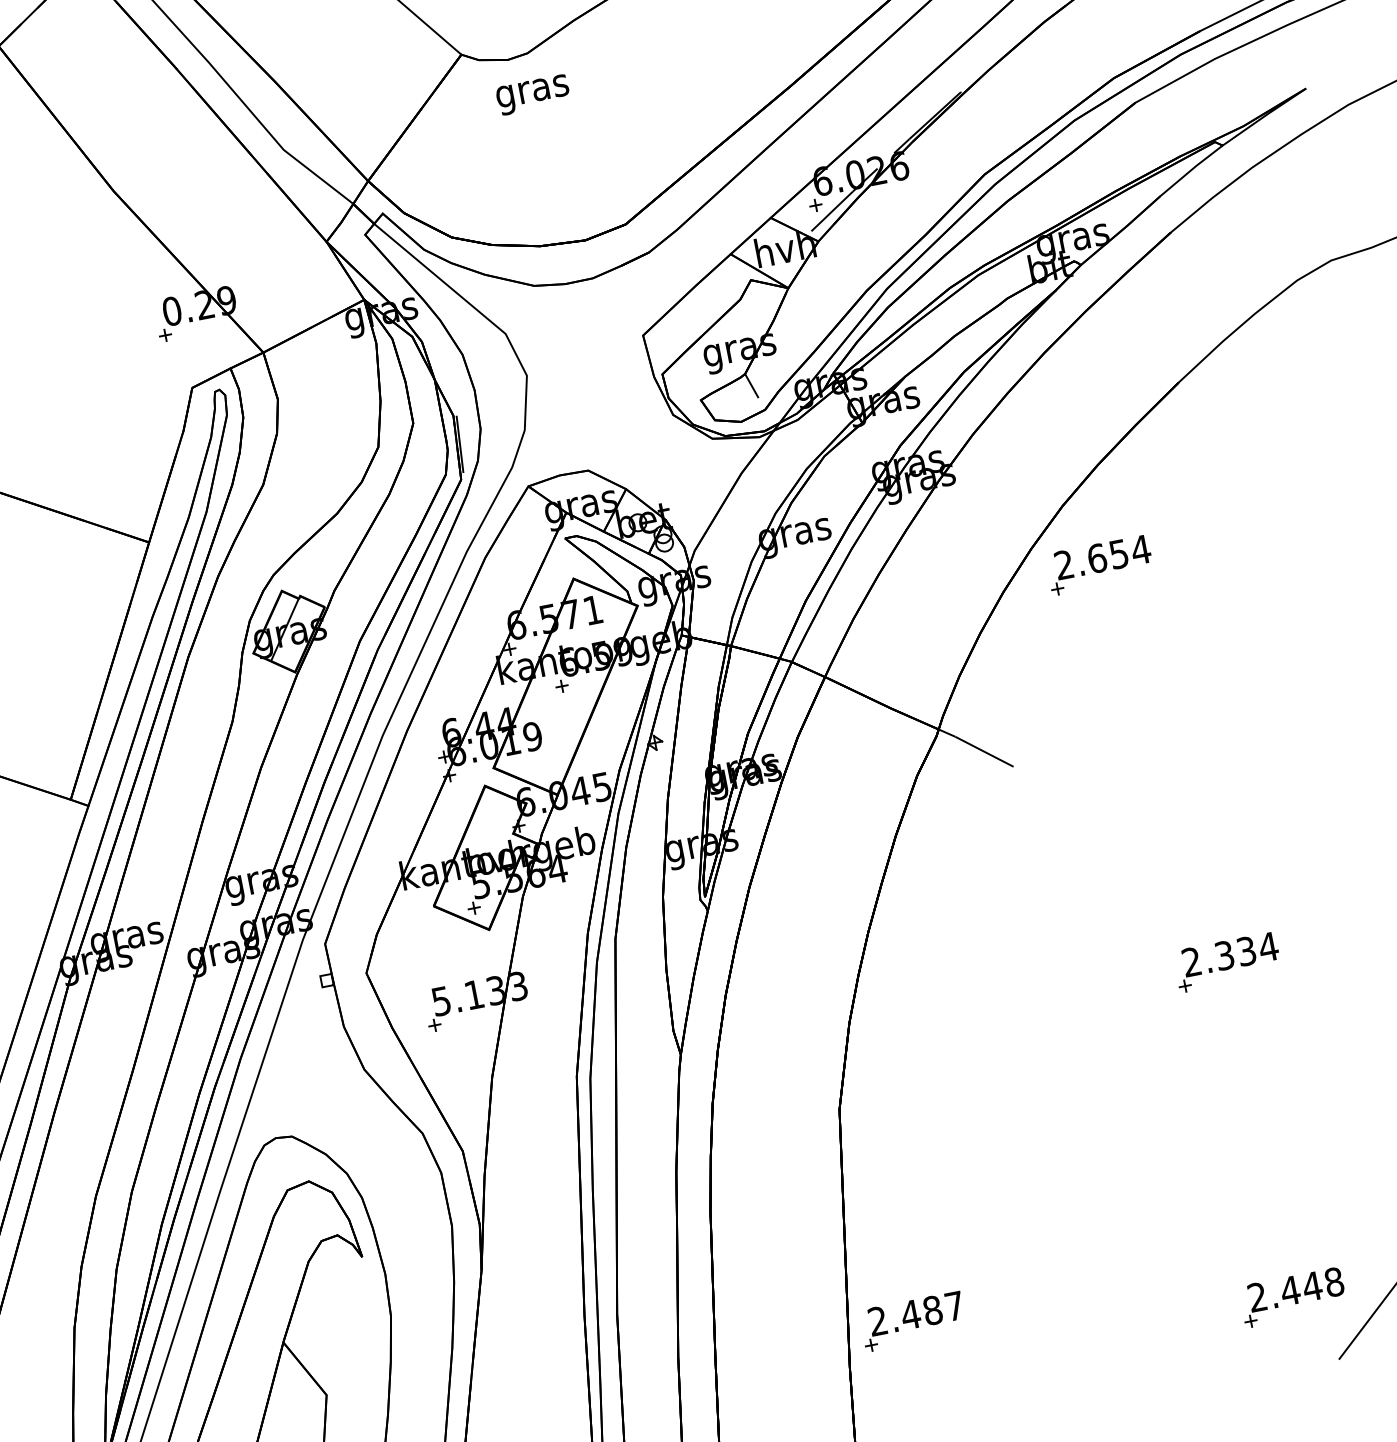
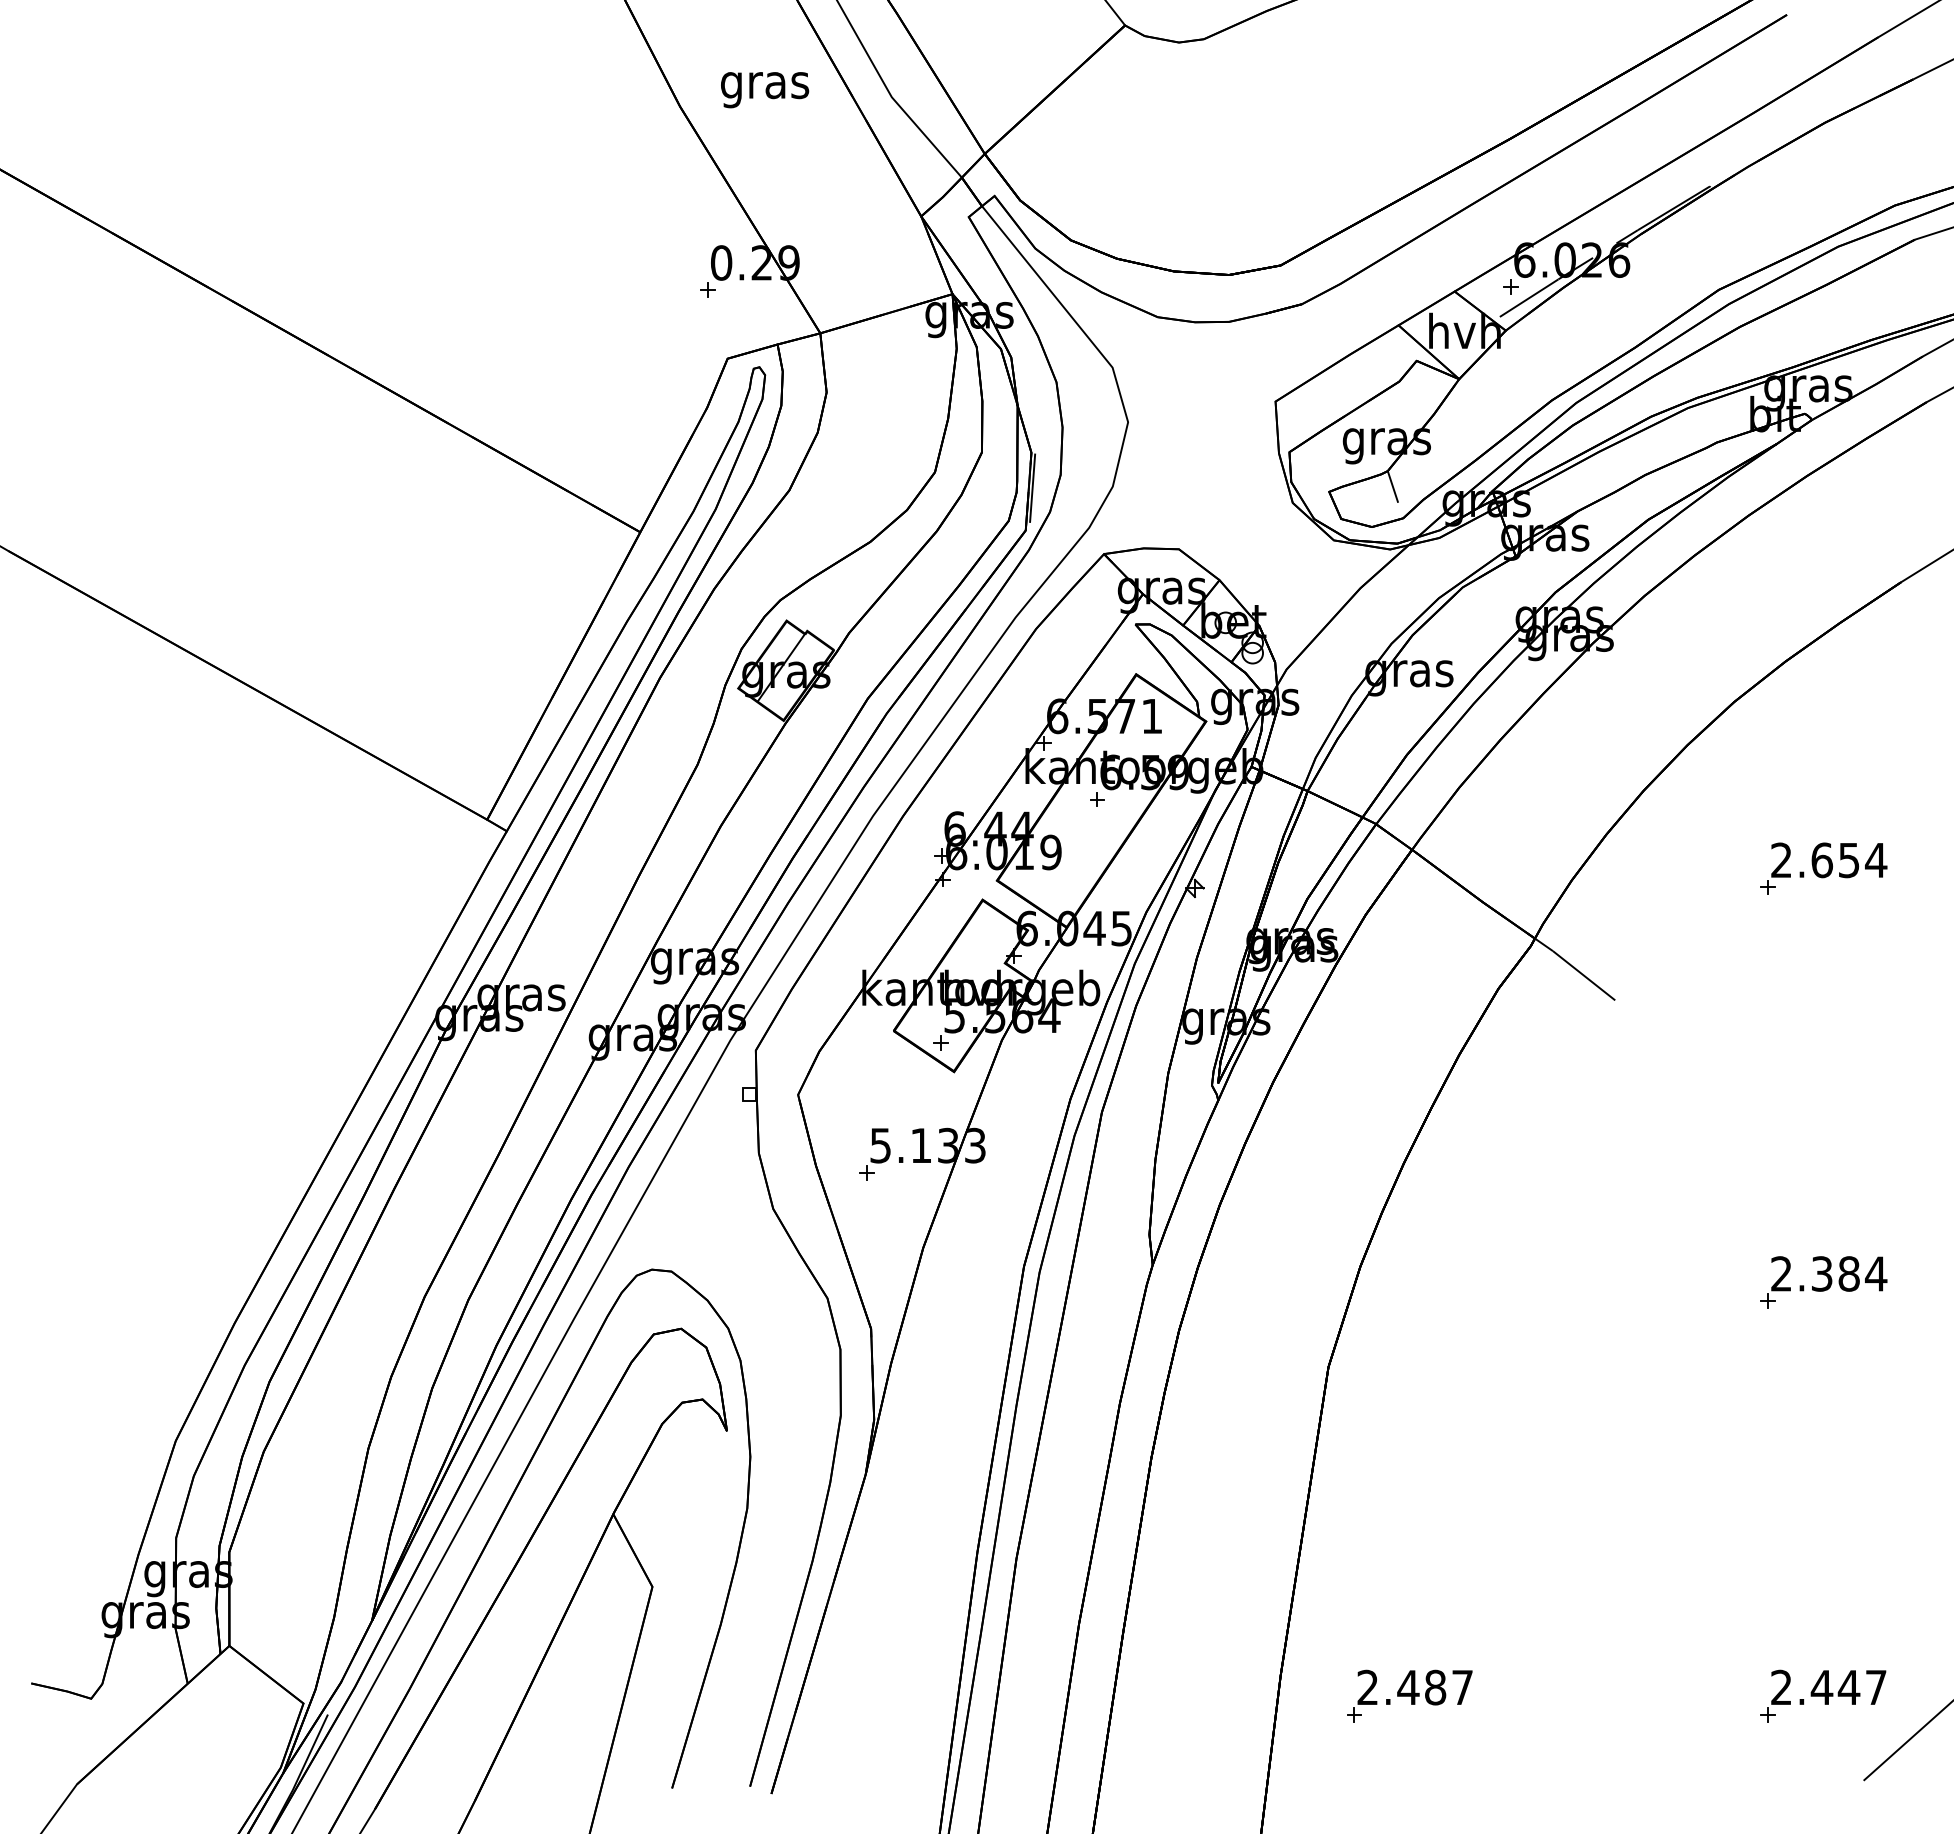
text: (533, 95) -> (765, 90), moved
part: (1099, 564) -> (1823, 868), moved
text: (1246, 951) -> (1848, 1273), 2.334 -> 2.384
text: (1333, 1282) -> (1875, 1687), 2.448 -> 2.447
part: (912, 1321) -> (1409, 1695), moved

